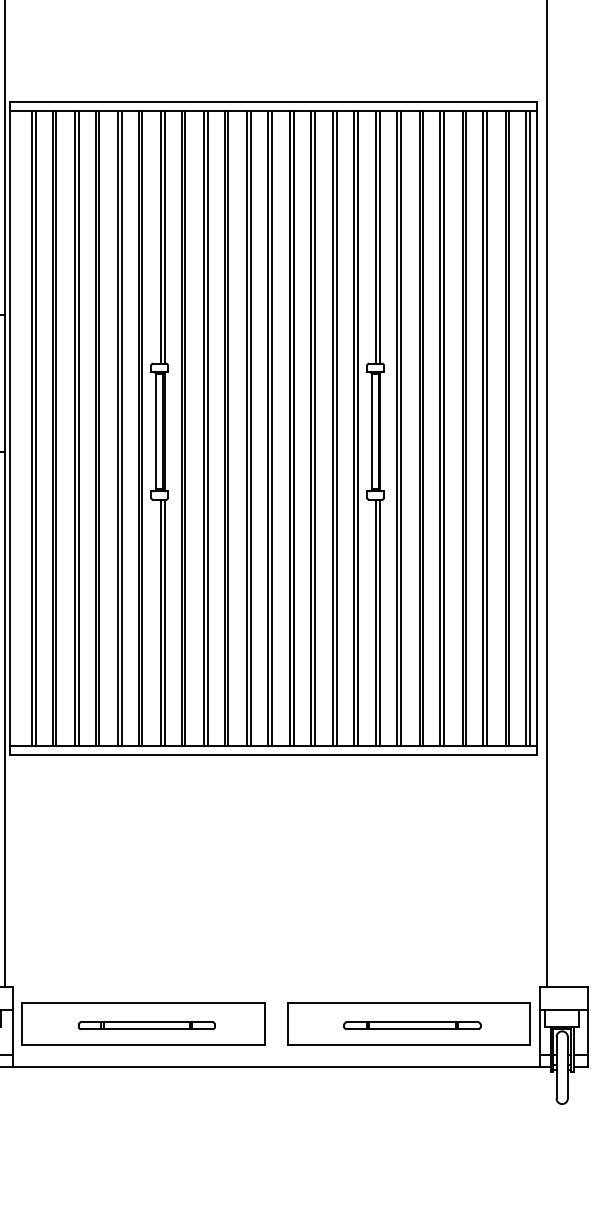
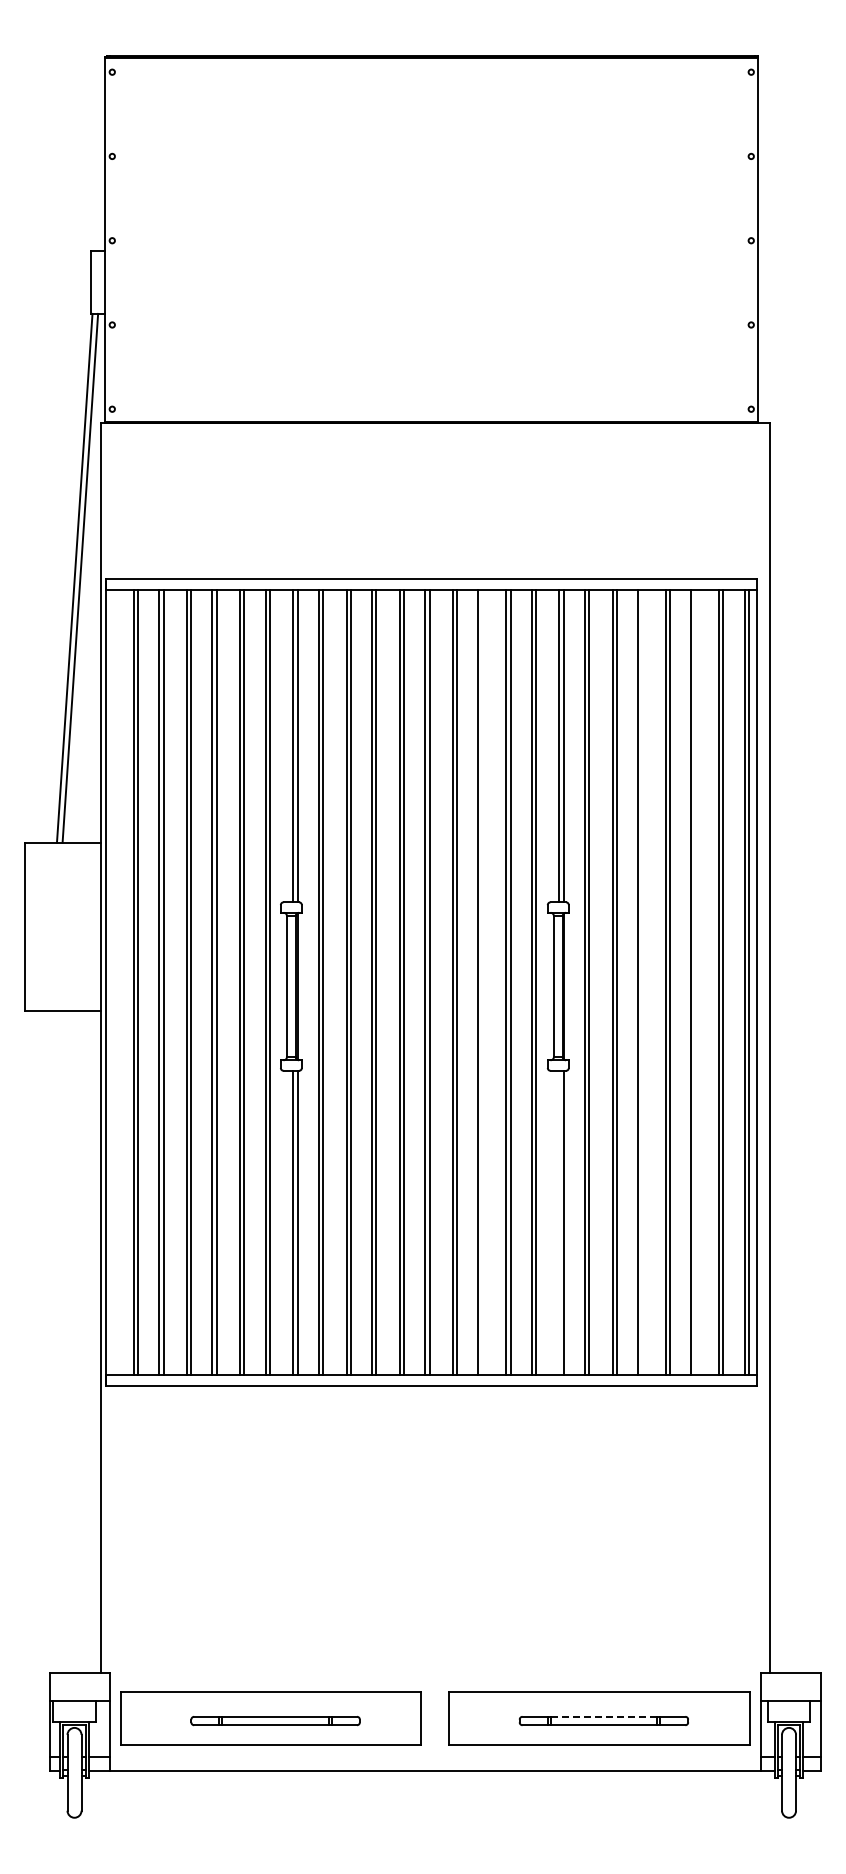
line: (314, 428) -> (482, 982), removed
line: (443, 428) -> (642, 982), removed
line: (486, 428) -> (695, 982), removed
line: (376, 622) -> (559, 1222), removed
line: (412, 1022) -> (603, 1716), solid -> dashed

